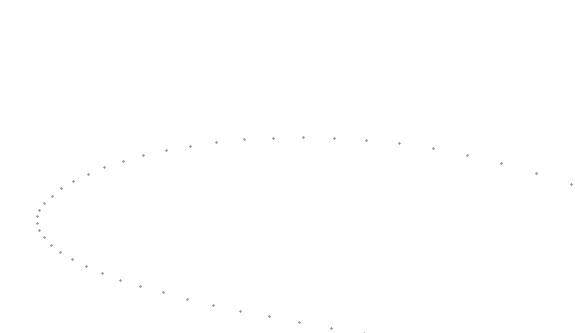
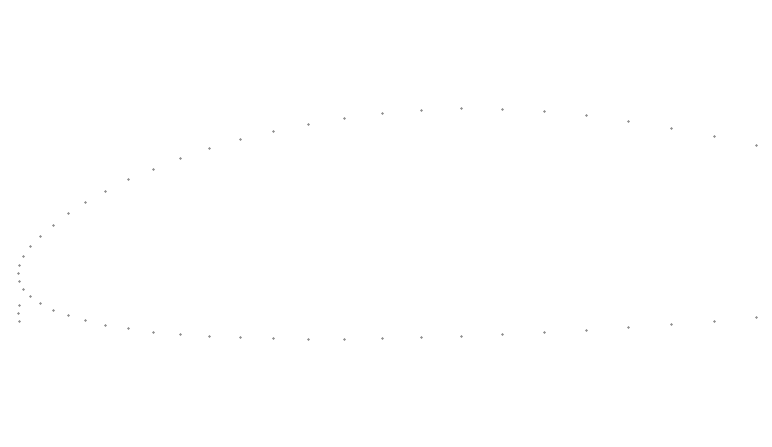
part: (31, 250) -> (18, 313), added

